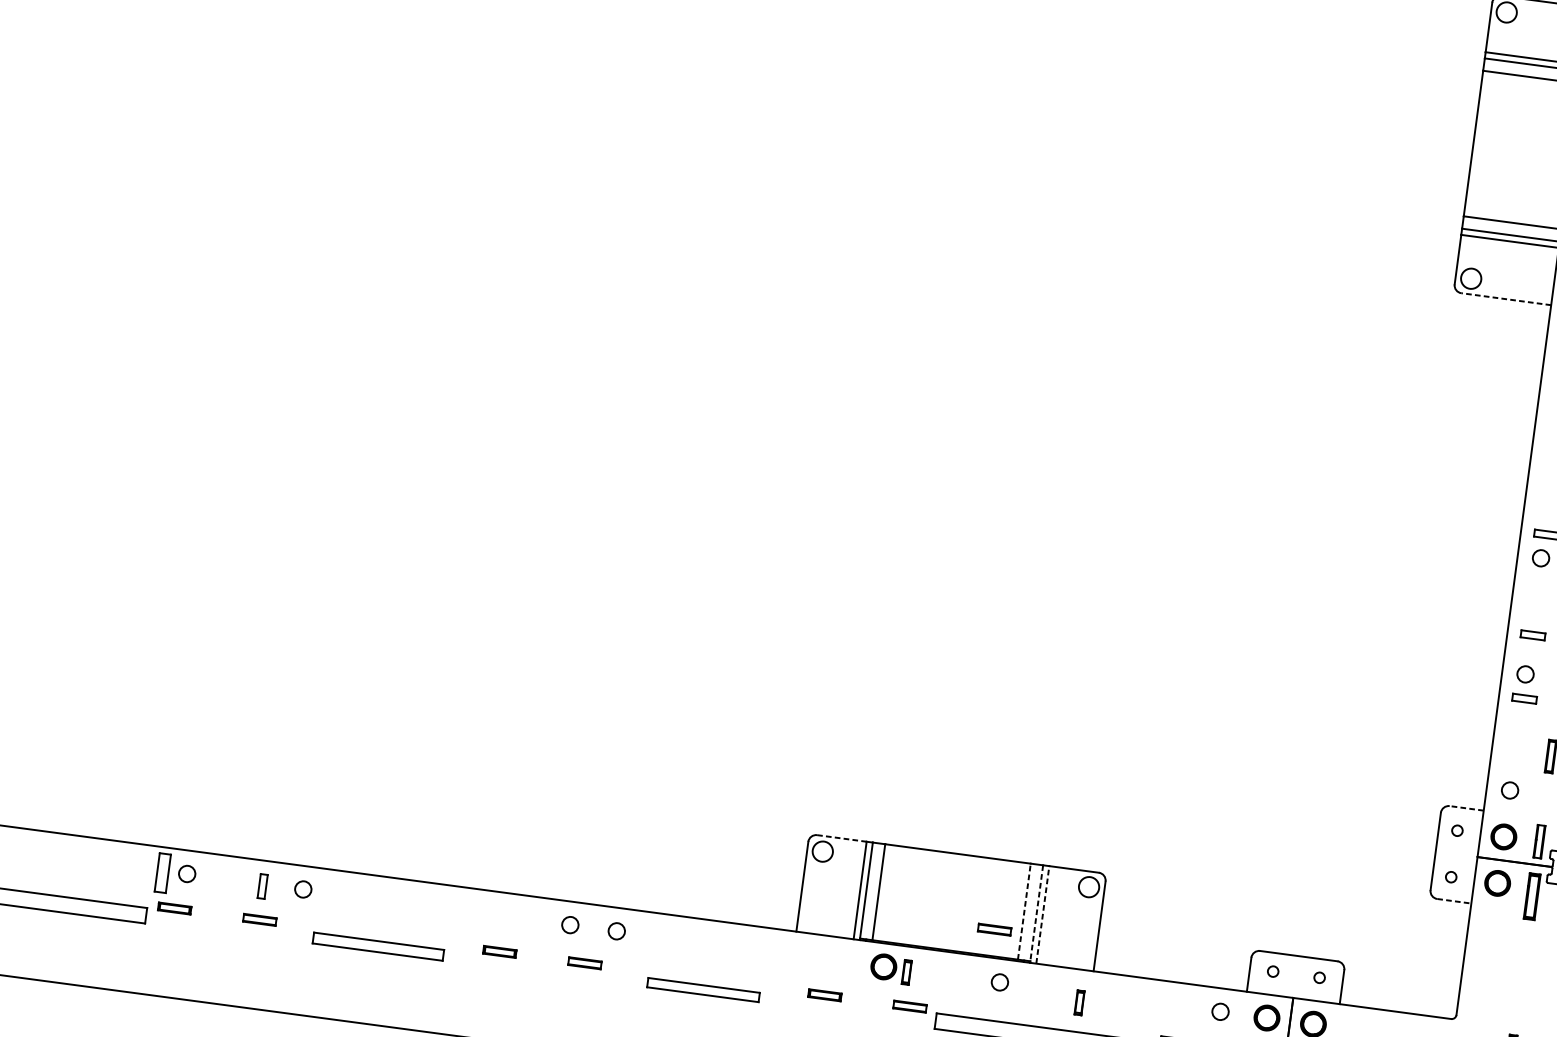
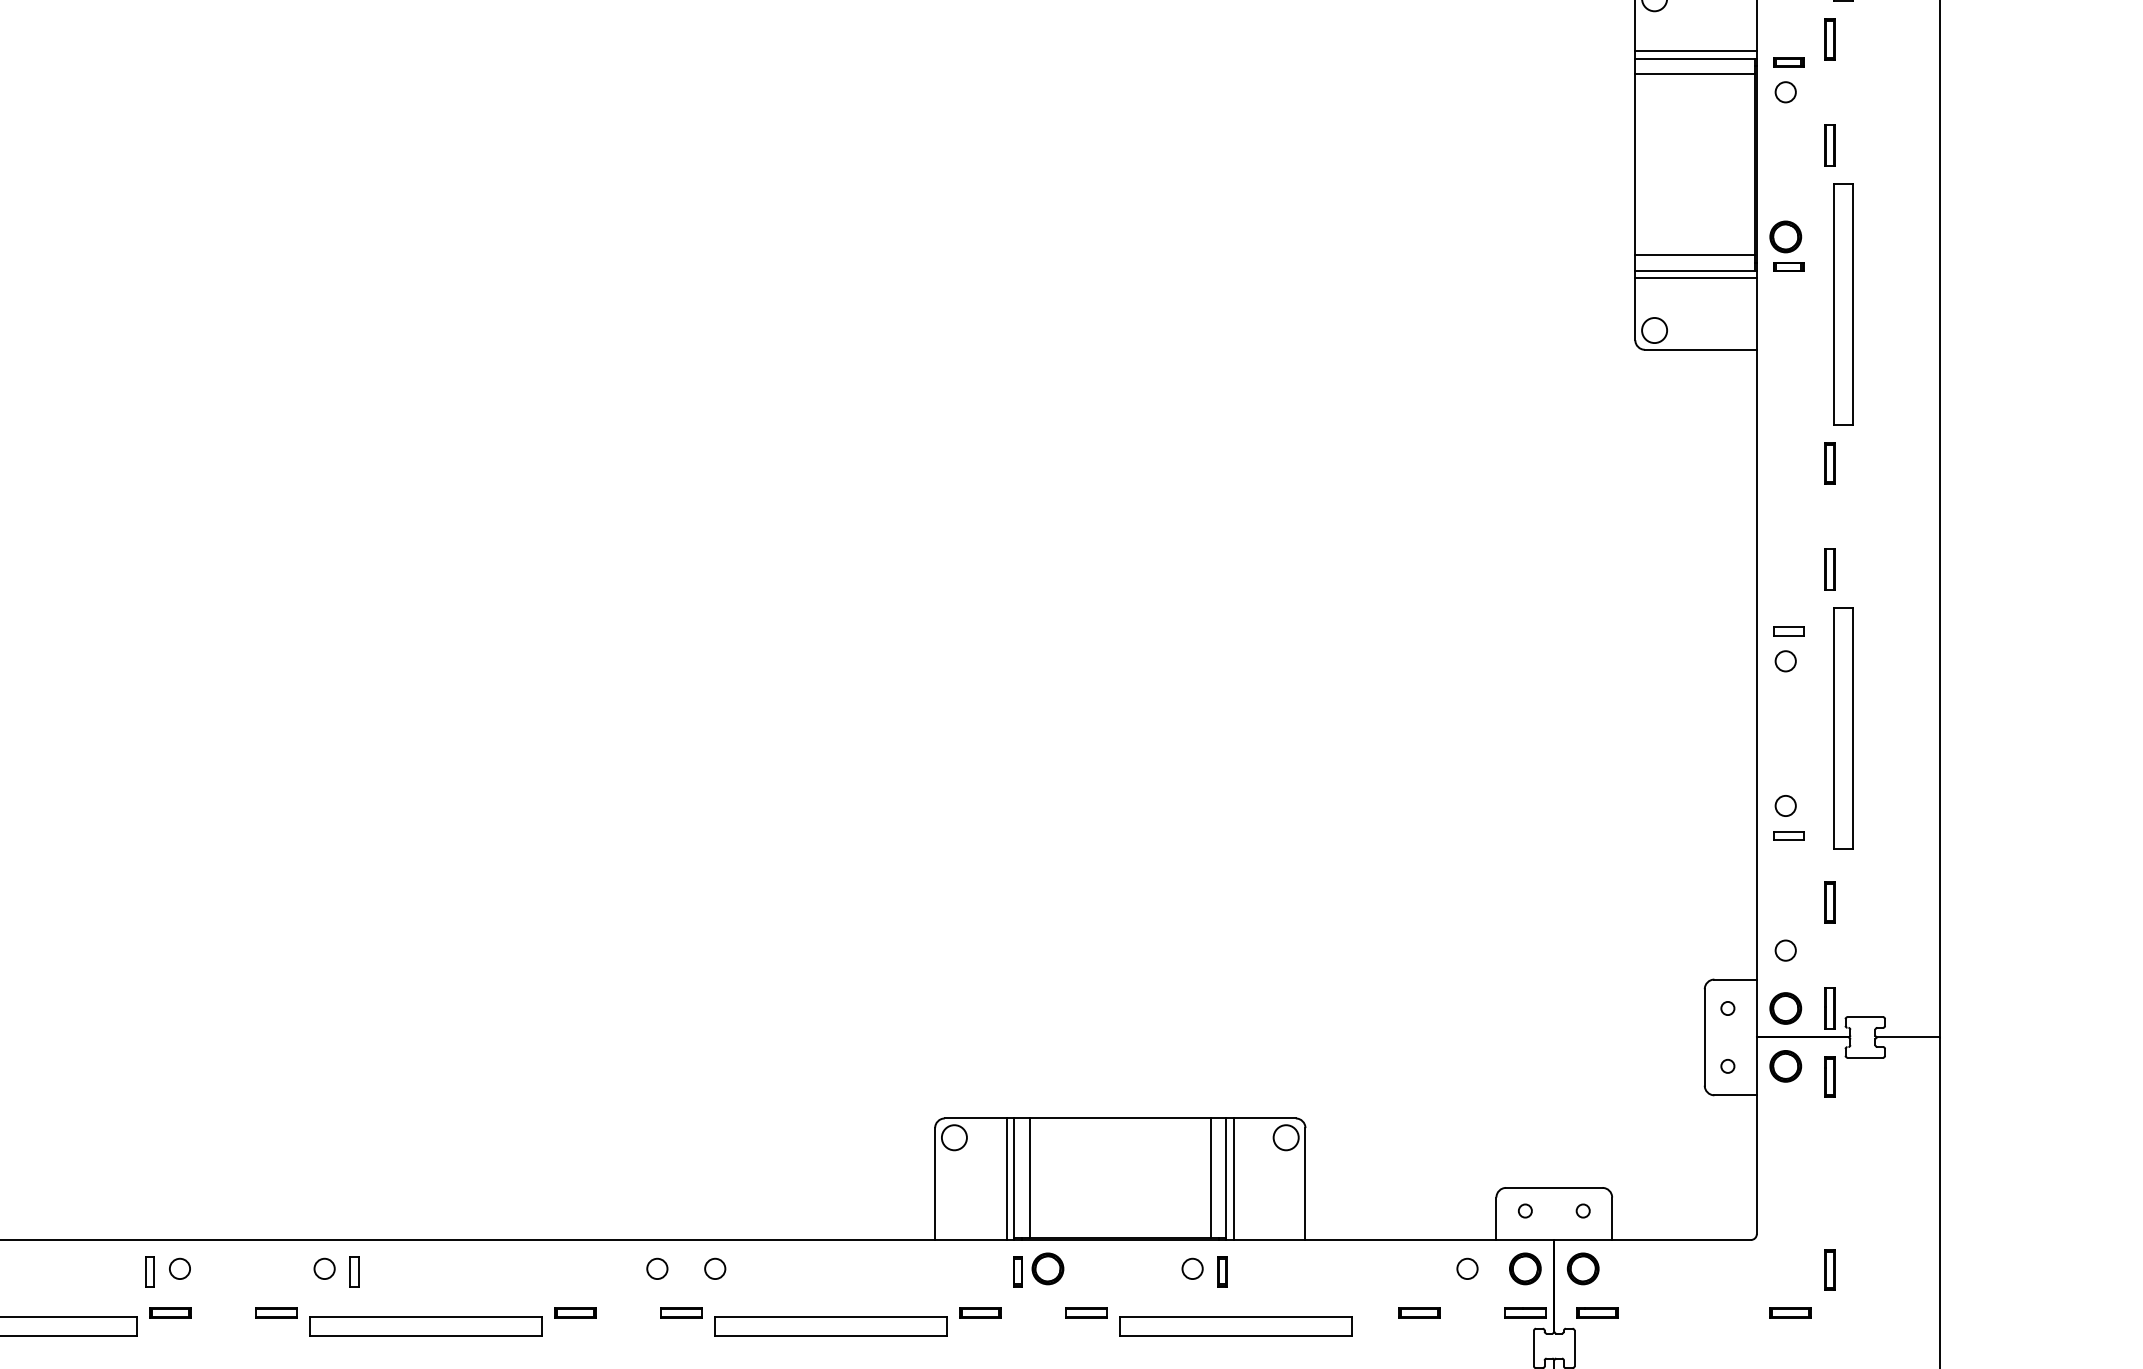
line: (1506, 298) -> (1700, 349), dashed -> solid
part: (1533, 634) -> (1788, 756), removed
line: (1466, 808) -> (1735, 979), dashed -> solid
line: (841, 838) -> (975, 1118), dashed -> solid
part: (162, 872) -> (149, 1271), size x0.62
part: (262, 886) -> (354, 1271), moved
part: (1531, 896) -> (1829, 1076), size x0.71
line: (1455, 901) -> (1736, 1095), dashed -> solid
line: (1023, 911) -> (1210, 1178), dashed -> solid
line: (1036, 913) -> (1226, 1178), dashed -> solid
line: (1043, 915) -> (1234, 1179), dashed -> solid
part: (994, 929) -> (1177, 1204), removed
part: (378, 946) -> (425, 1326), size x1.43
part: (906, 972) -> (1017, 1271), moved
part: (703, 989) -> (830, 1326), size x1.67
part: (1079, 1002) -> (1222, 1271), moved

